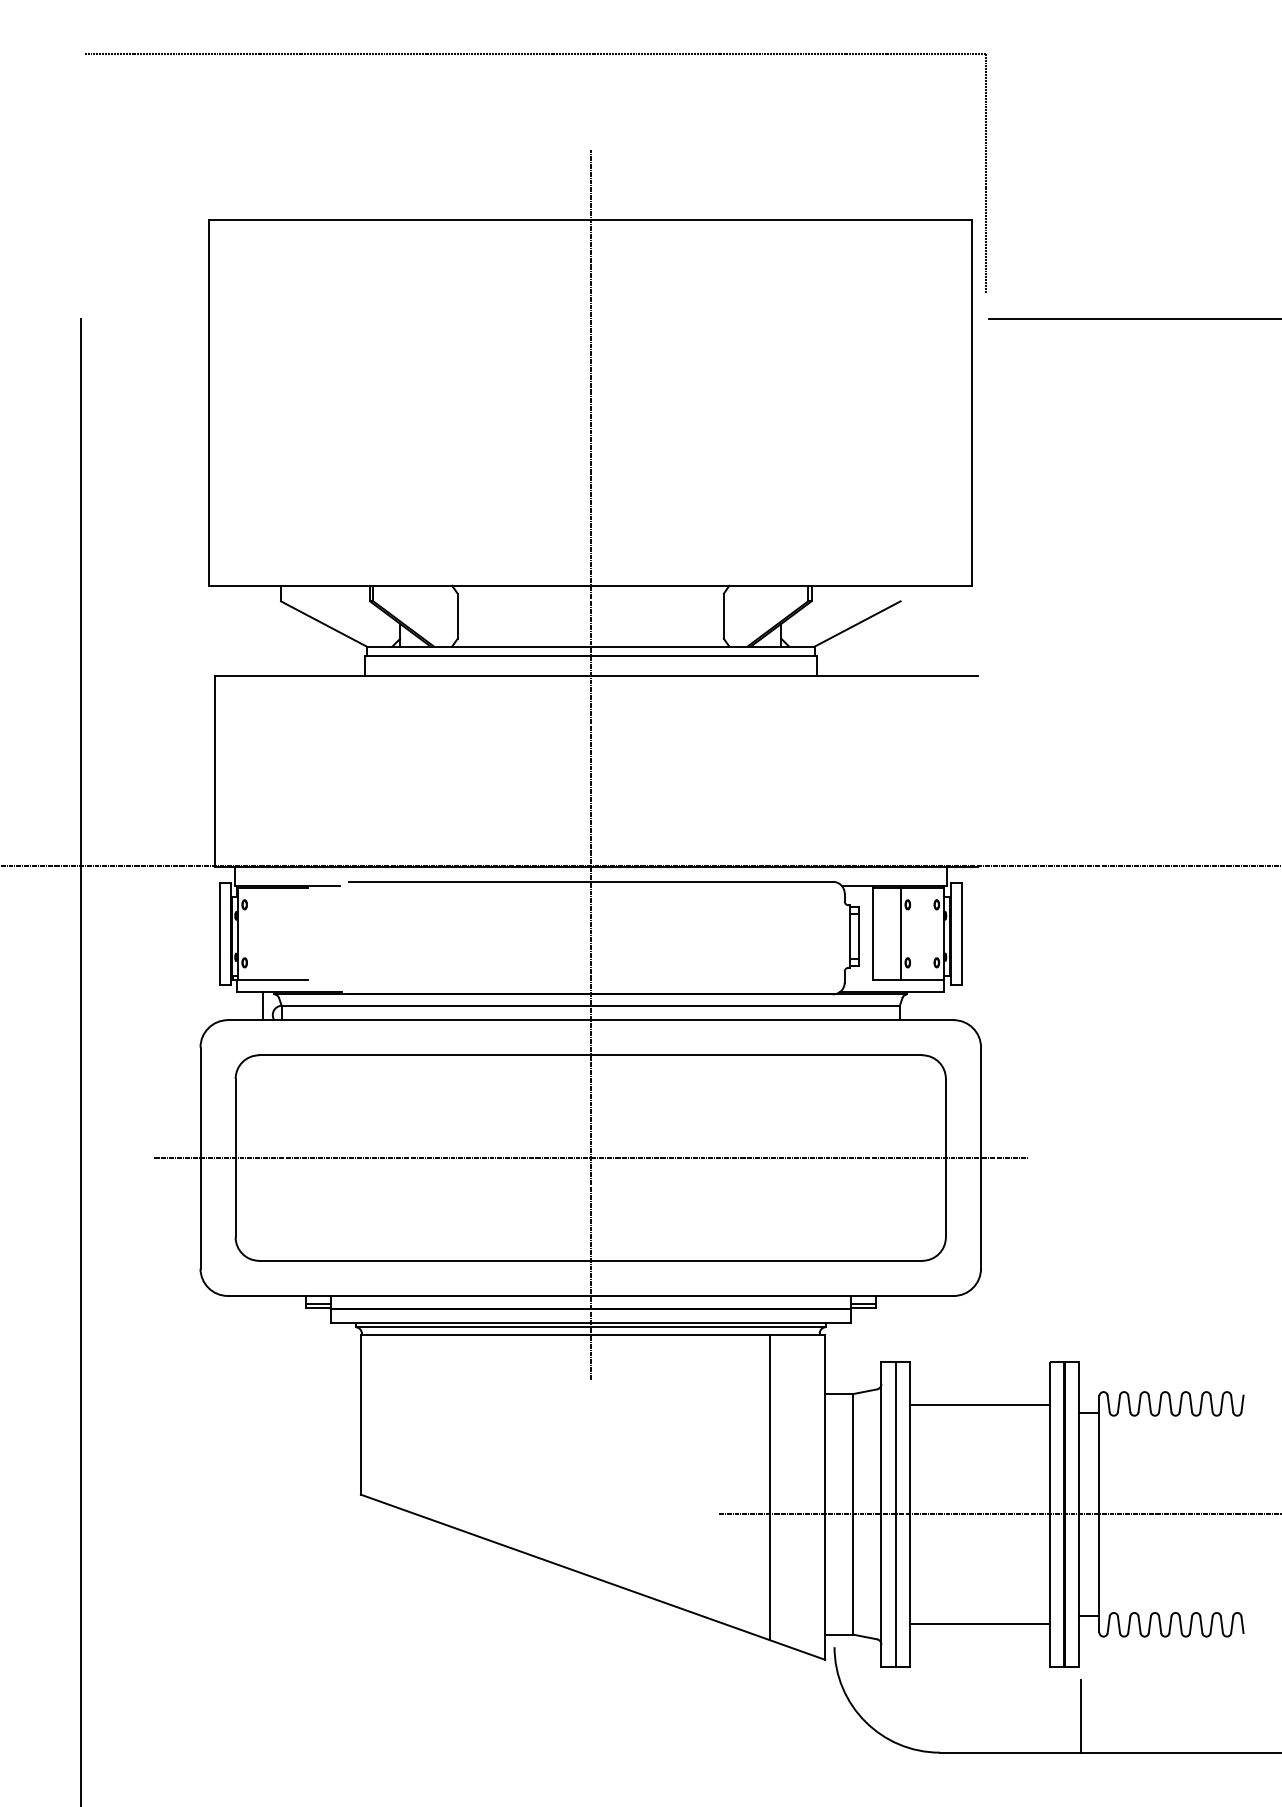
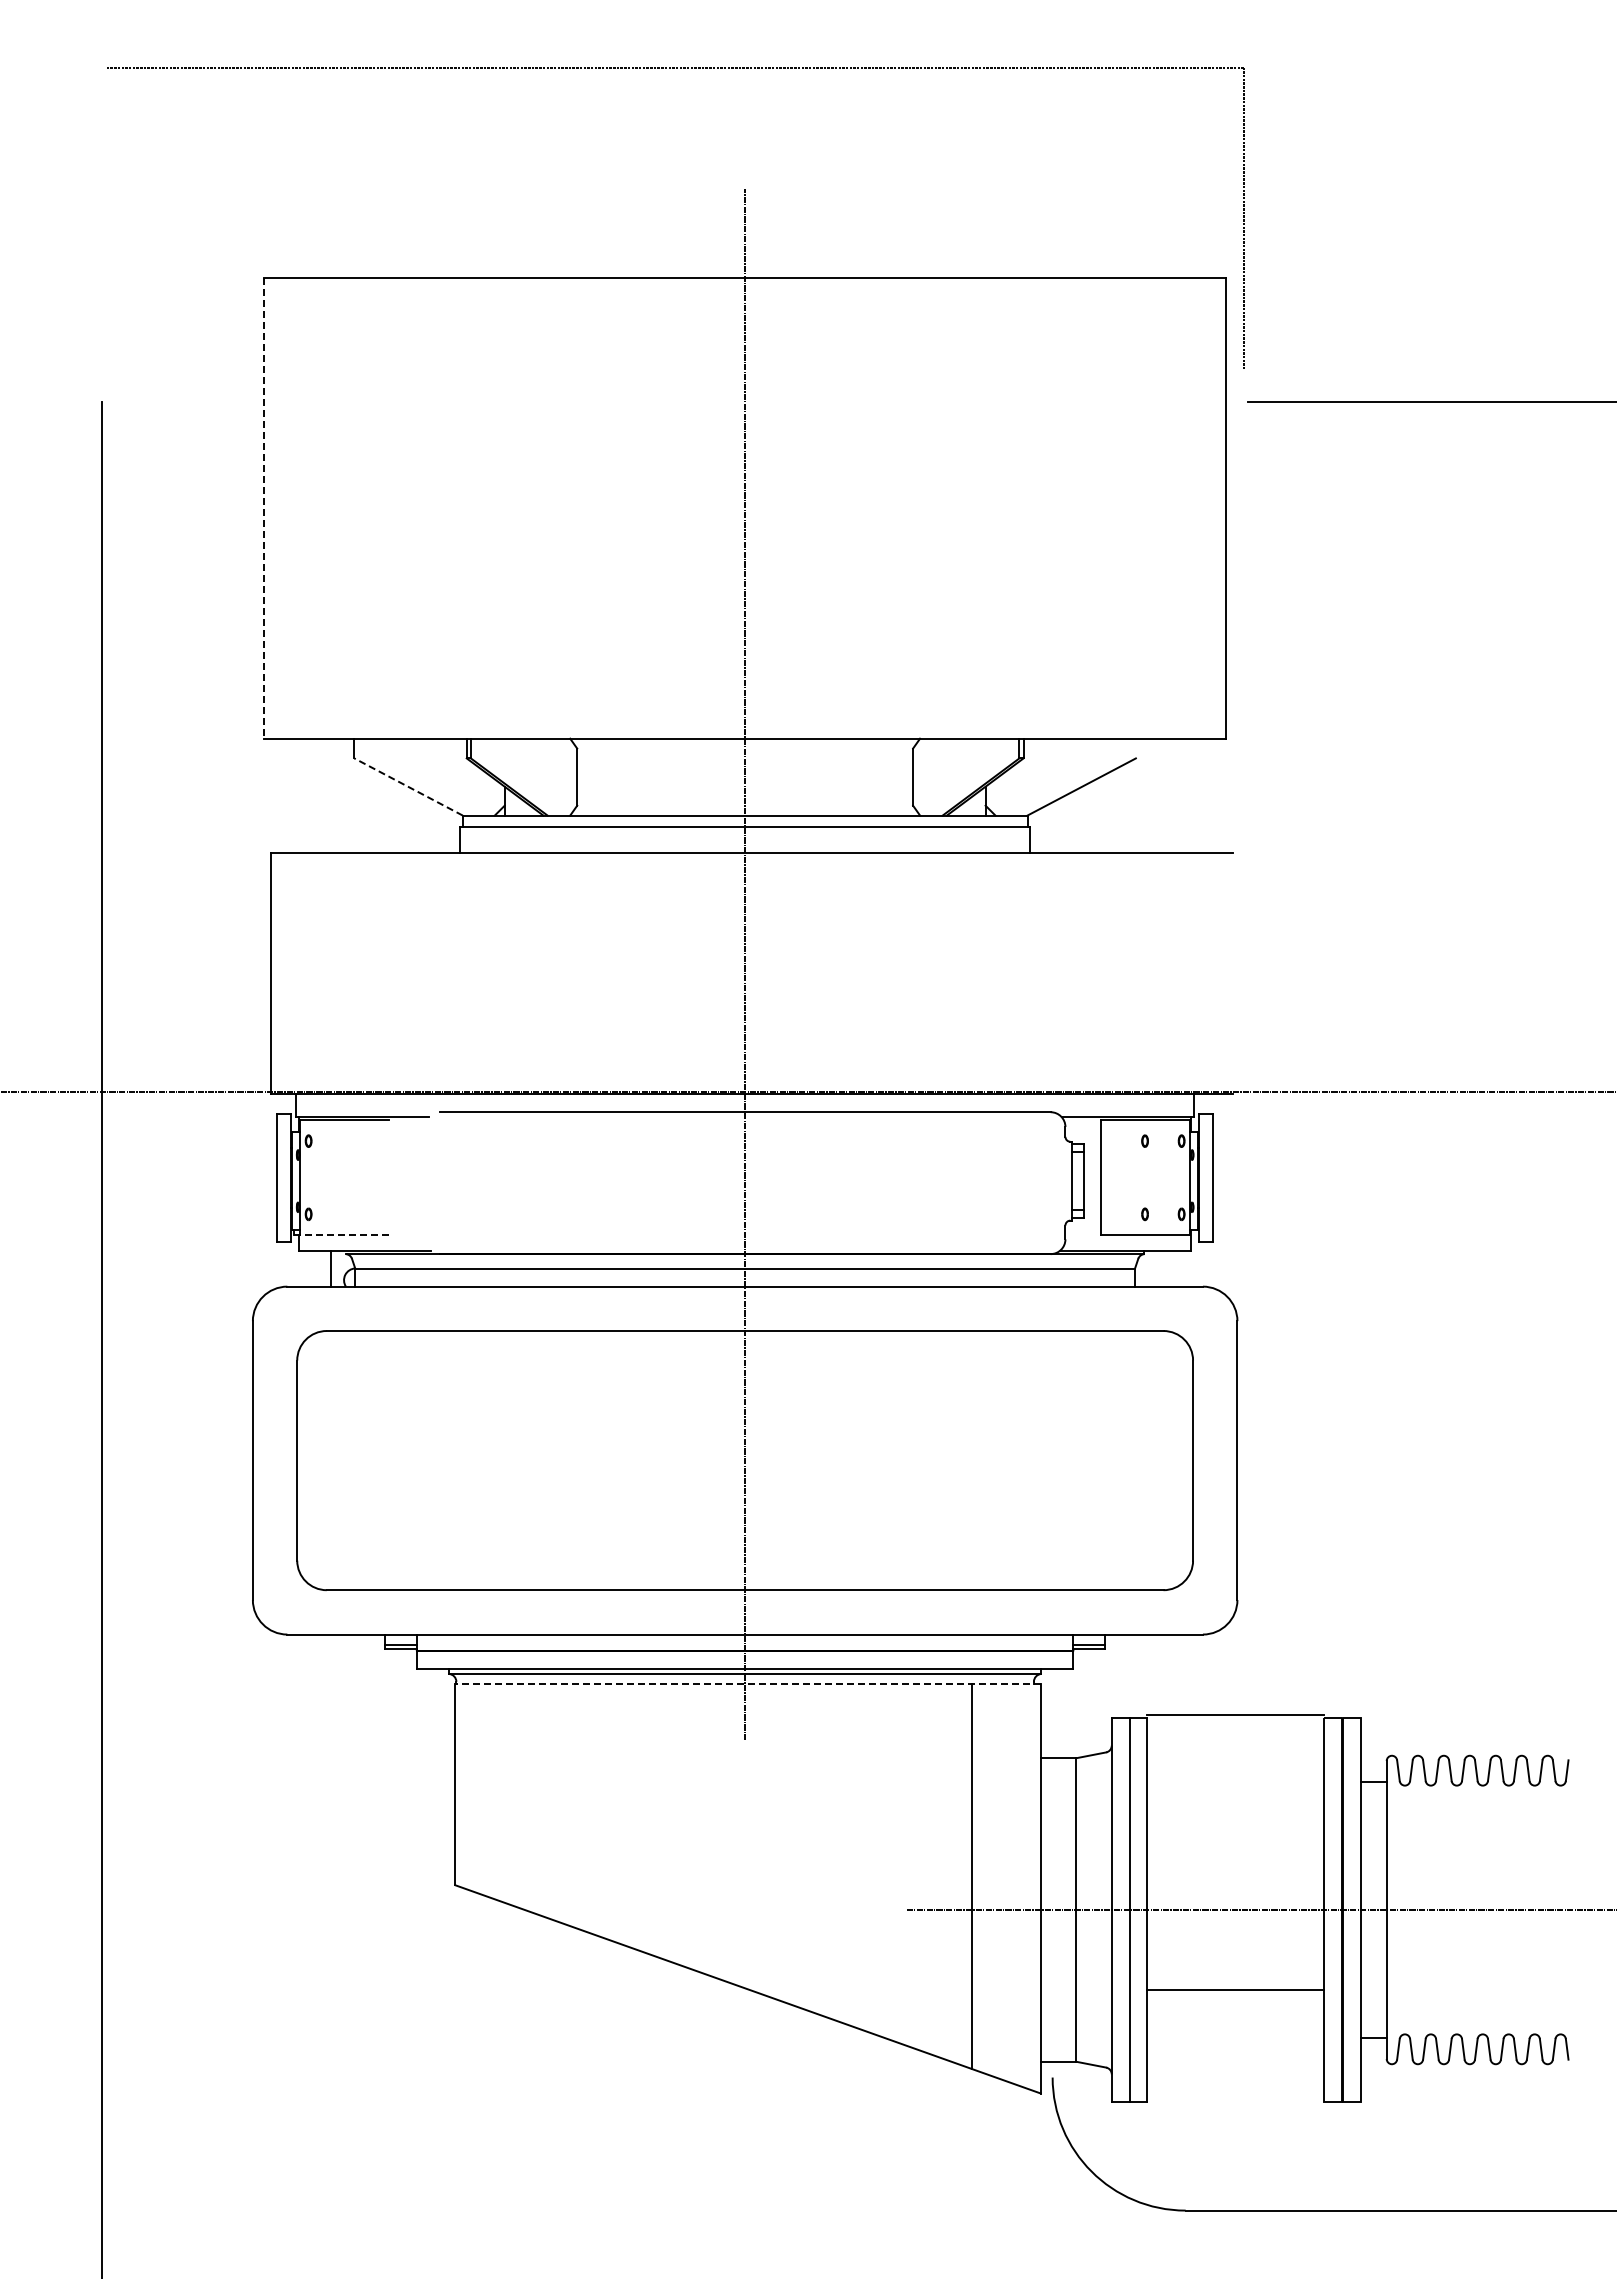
line: (209, 403) -> (264, 508), solid -> dashed
line: (323, 623) -> (408, 786), solid -> dashed
line: (901, 933) -> (1136, 1177), removed
line: (271, 979) -> (342, 1235), solid -> dashed
line: (590, 1157) -> (744, 1460), removed
line: (593, 1334) -> (748, 1683), solid -> dashed
line: (979, 1405) -> (1235, 1715), moved
line: (979, 1623) -> (1235, 1989), moved
line: (1081, 1716) -> (1363, 2164), removed

